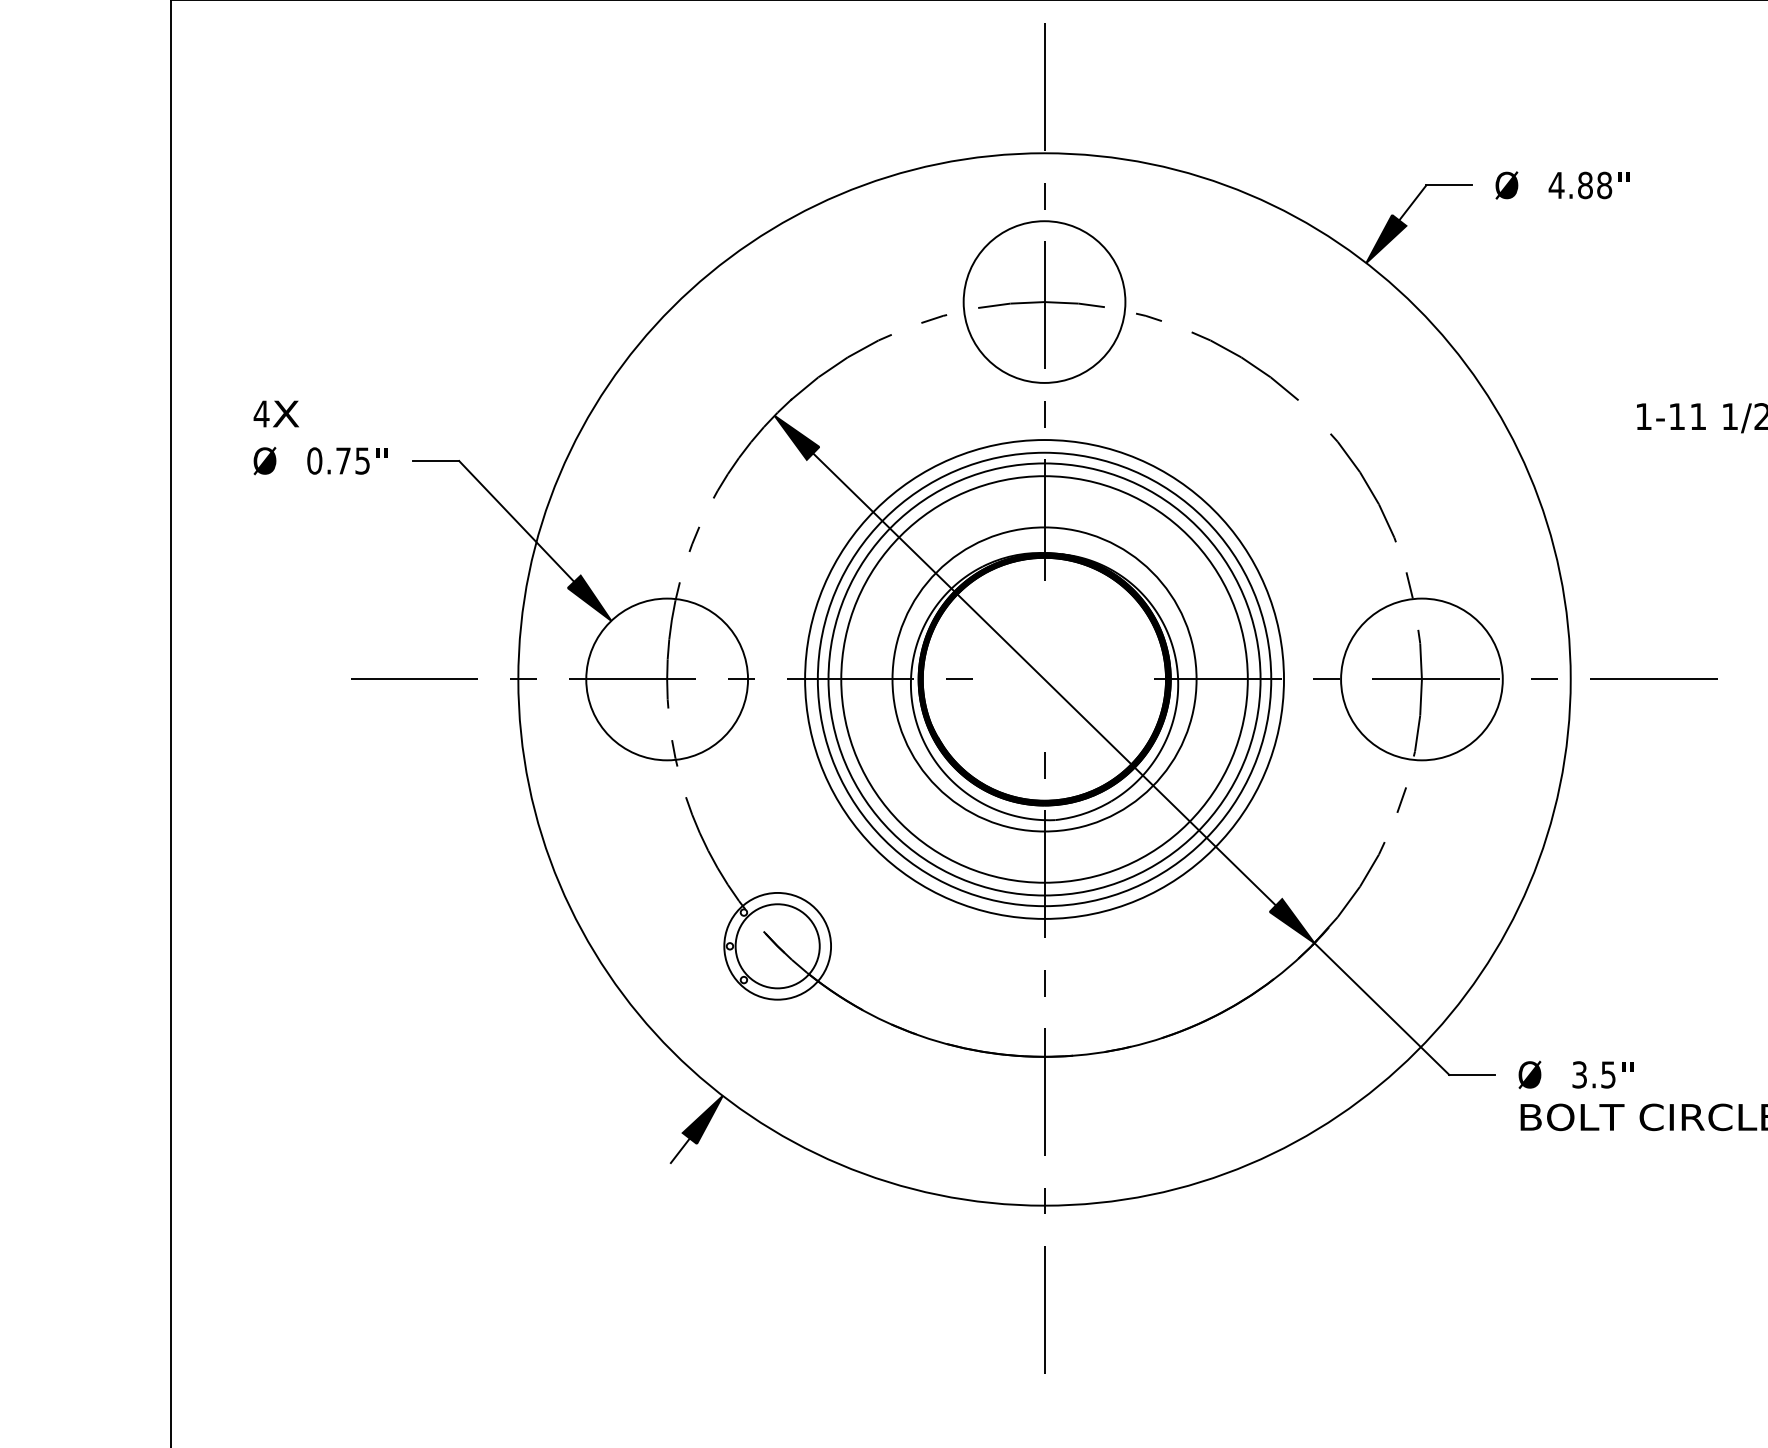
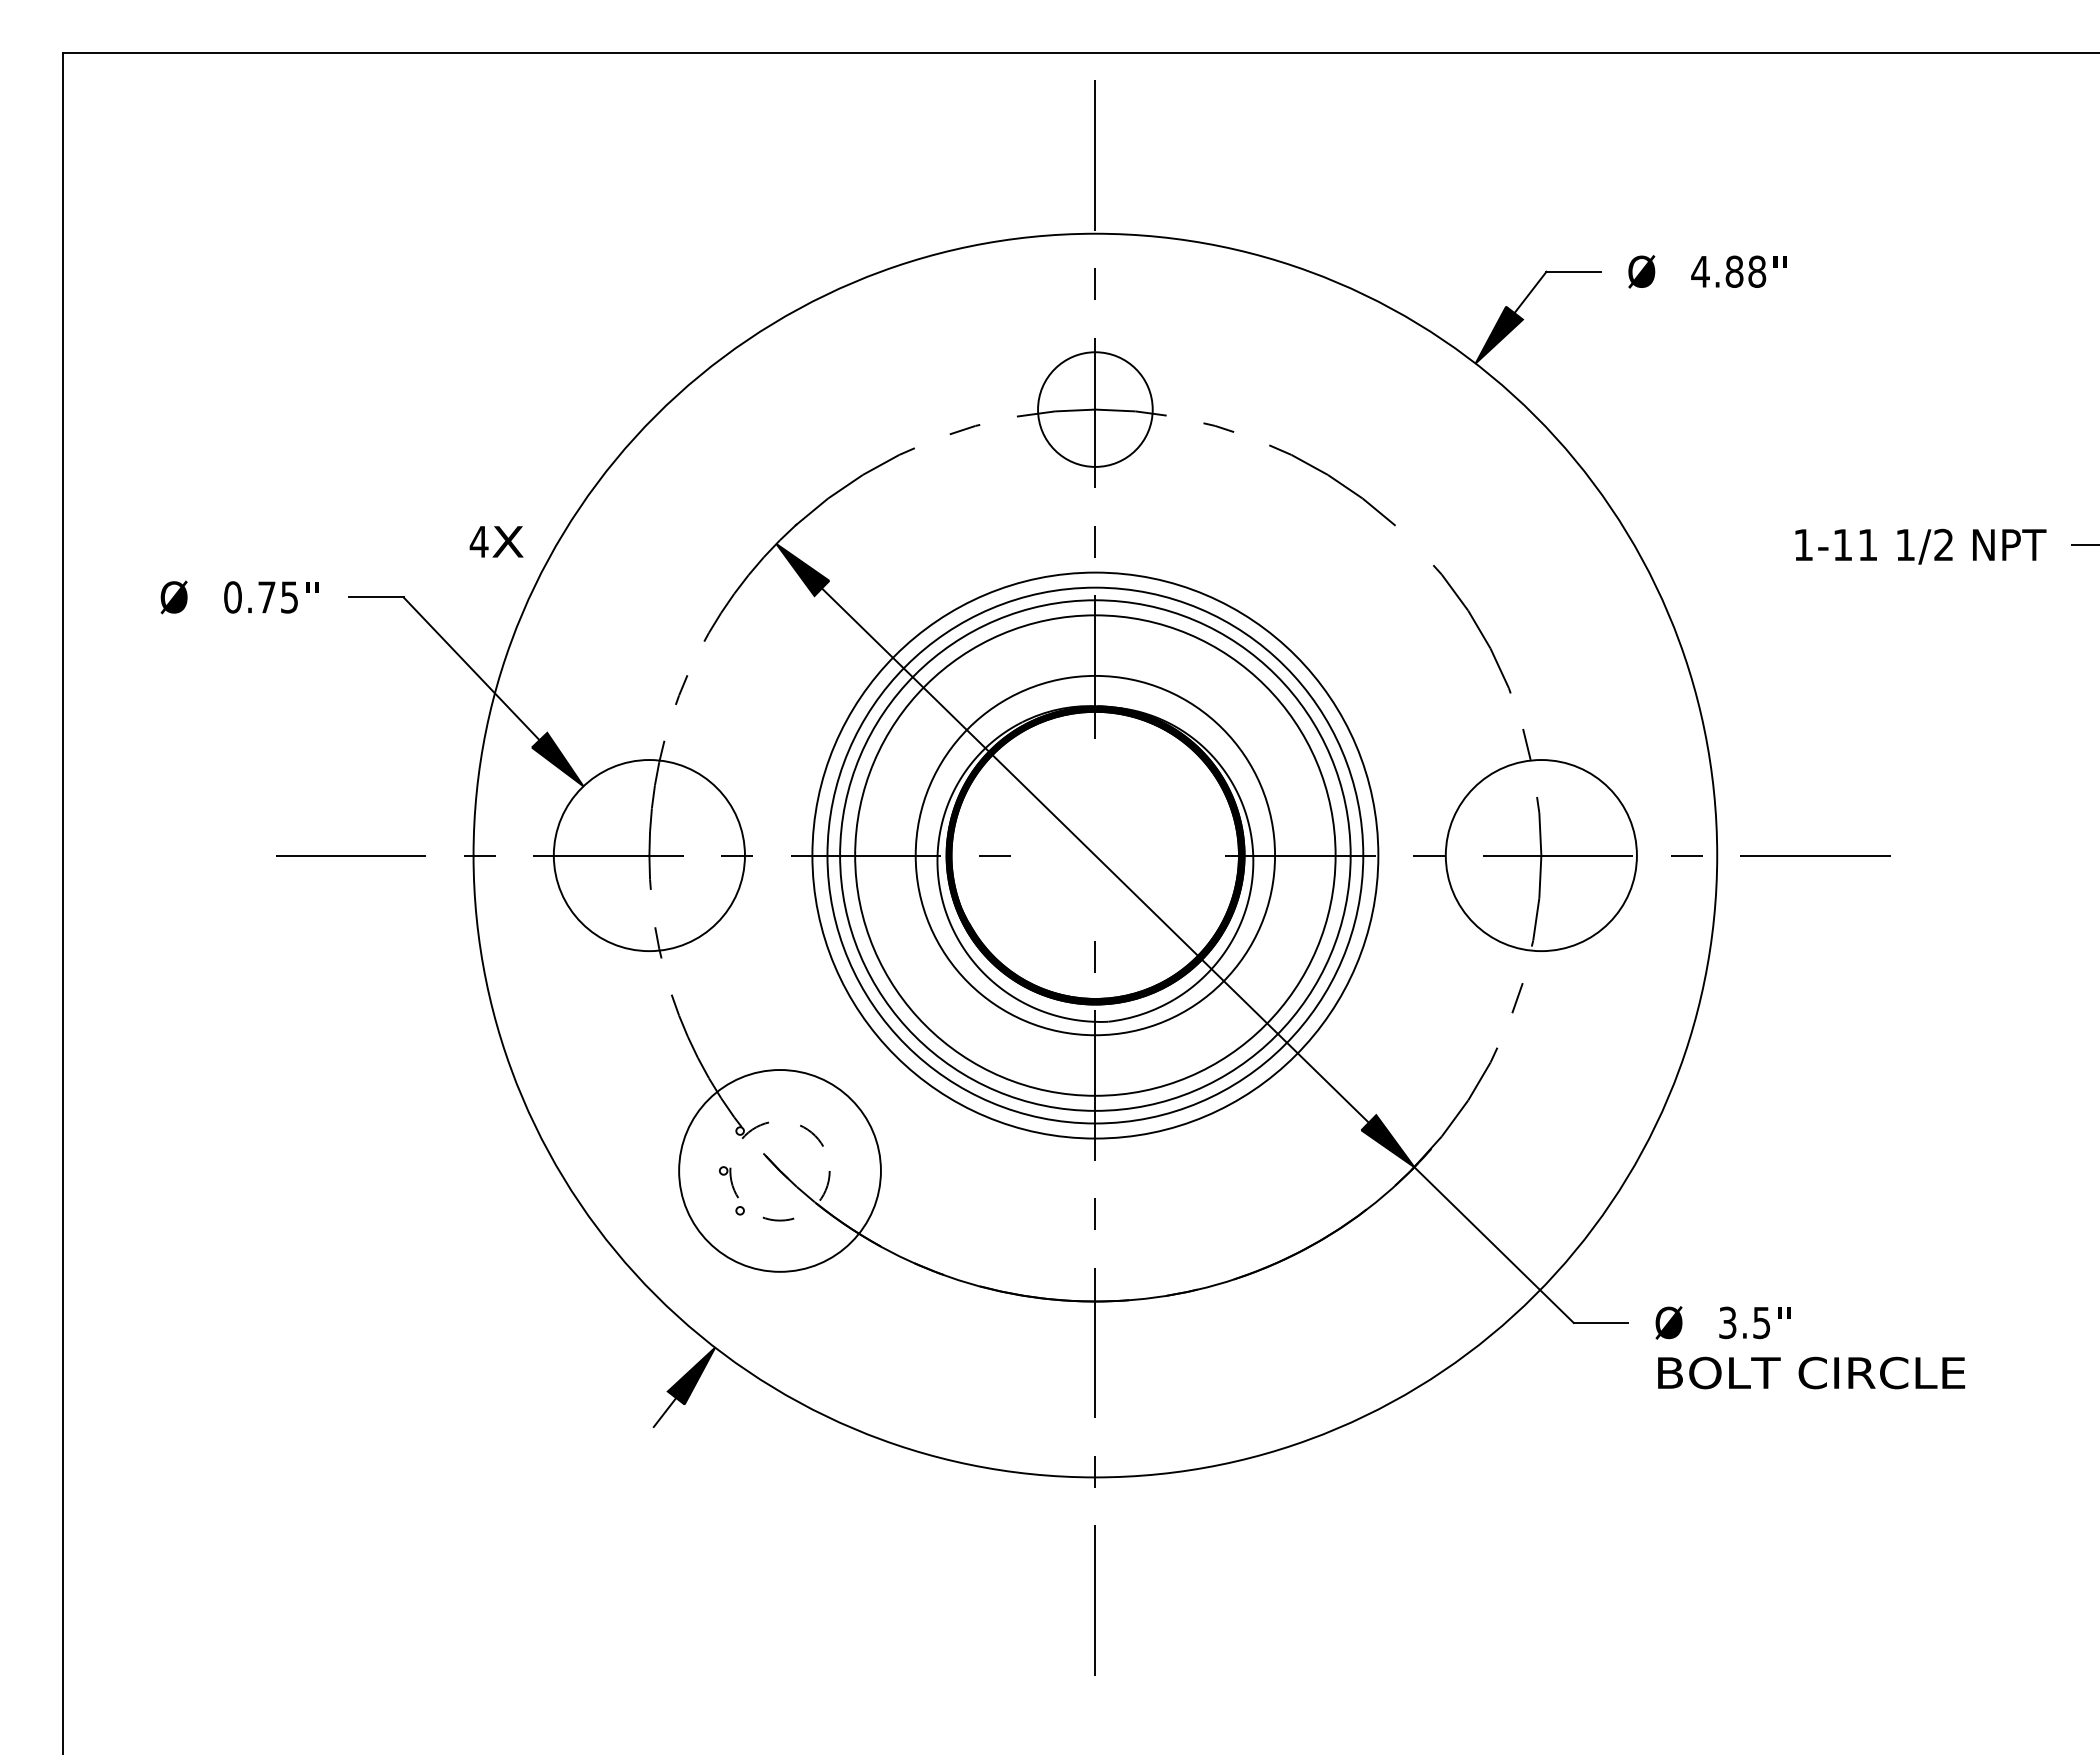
circle: (1043, 302) -> (1094, 409), size x0.6
text: (276, 413) -> (496, 541), moved
circle: (777, 945) -> (779, 1170), size x1.6
circle: (777, 945) -> (779, 1170), solid -> dashed

